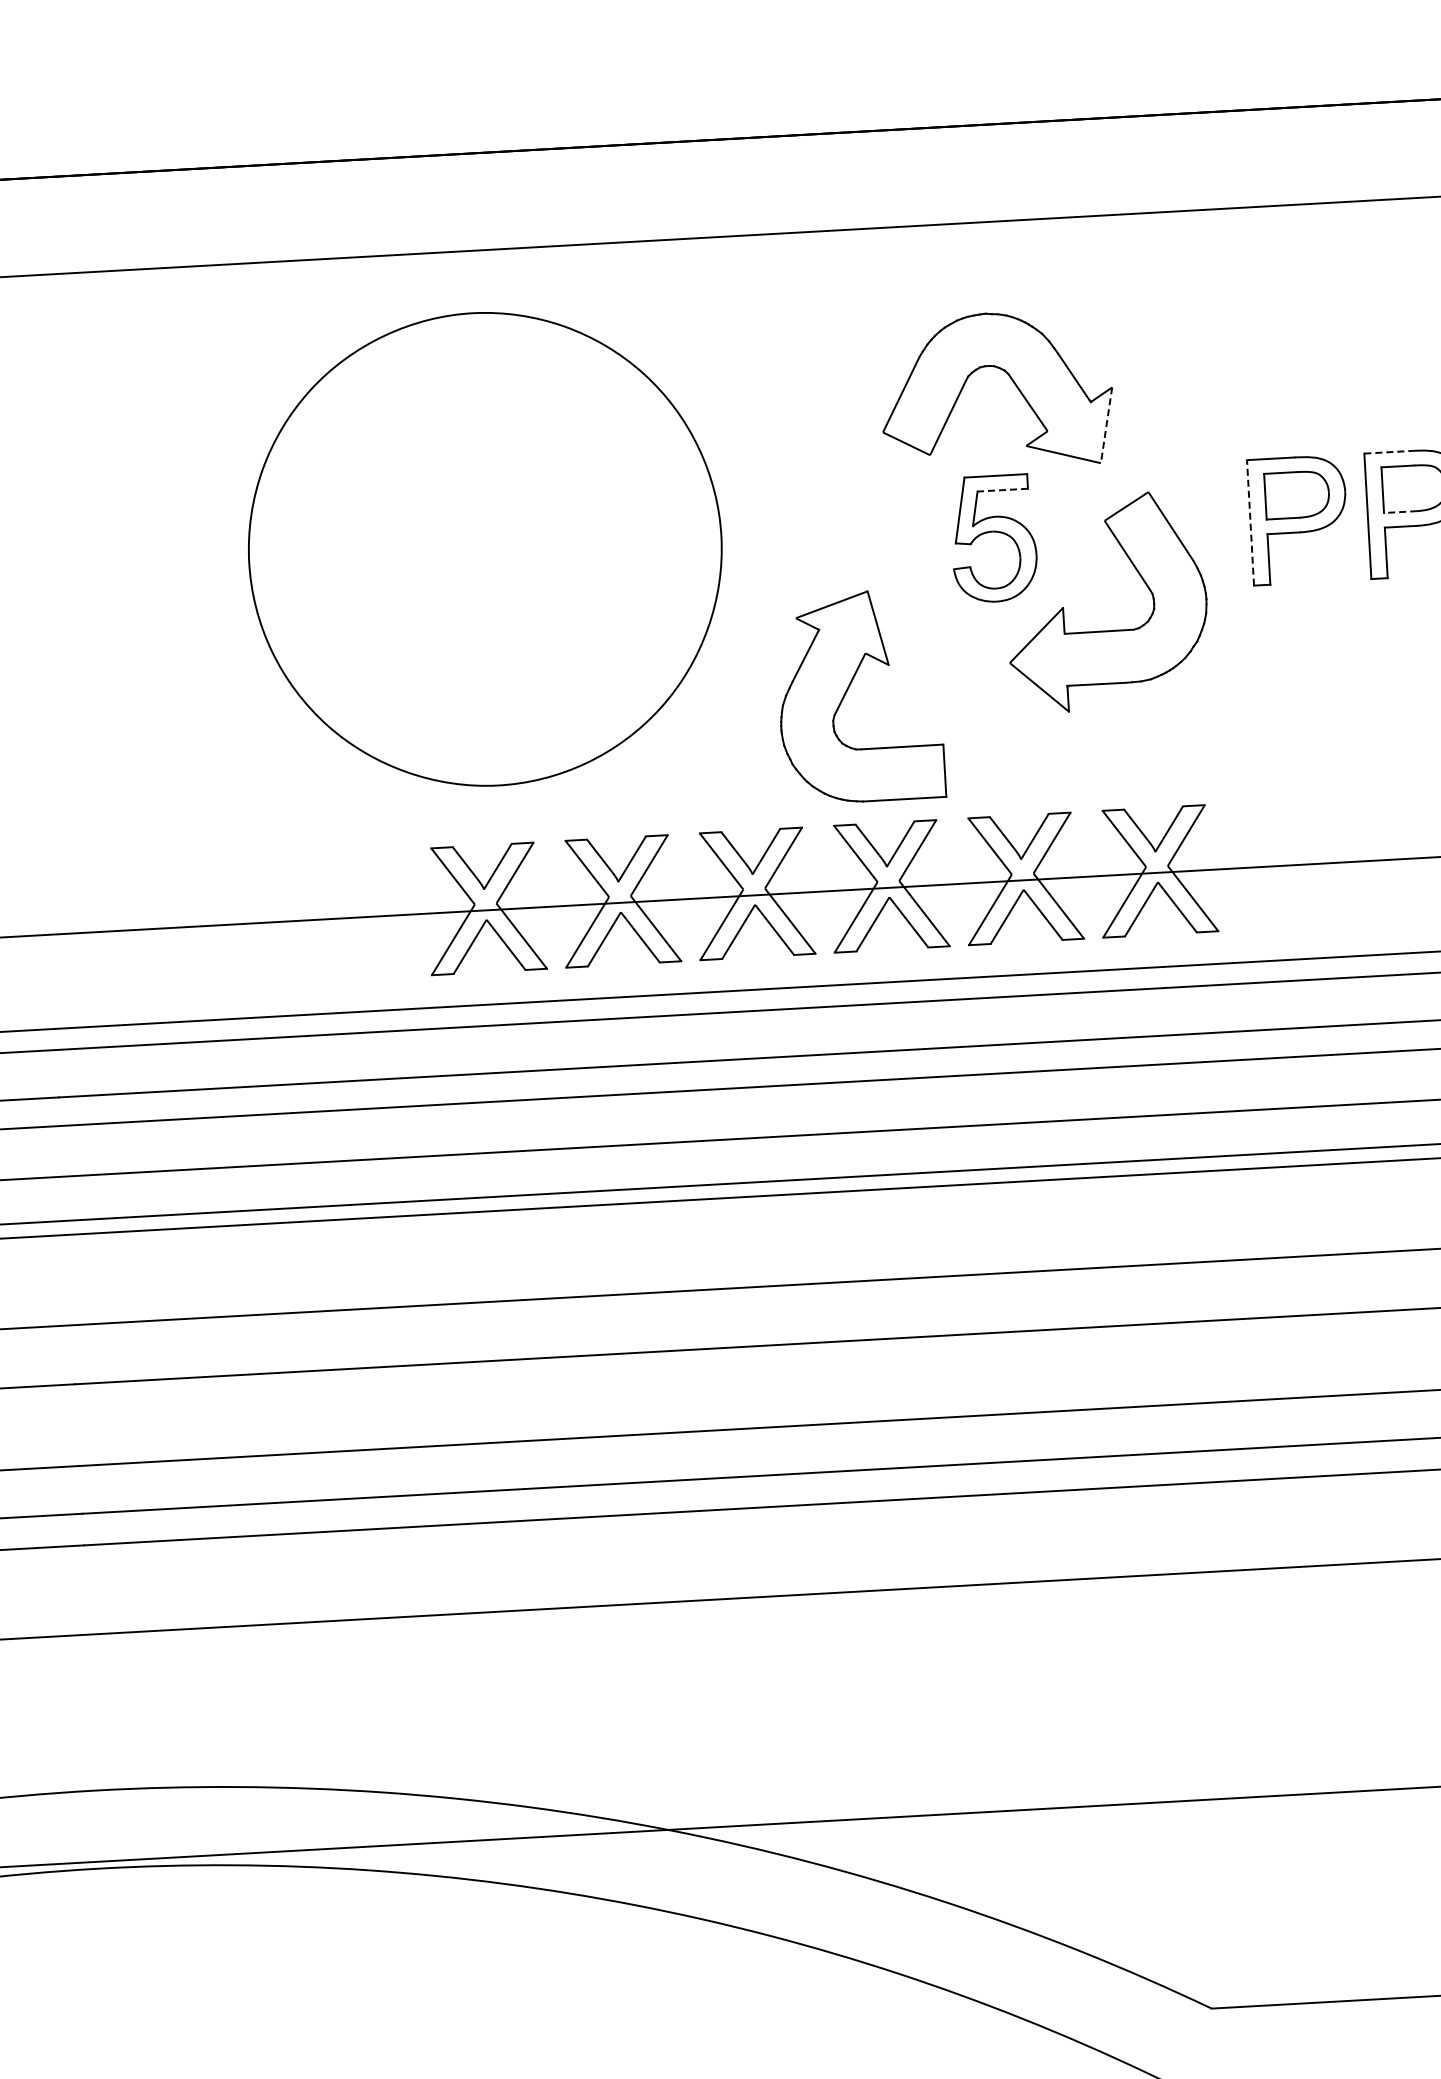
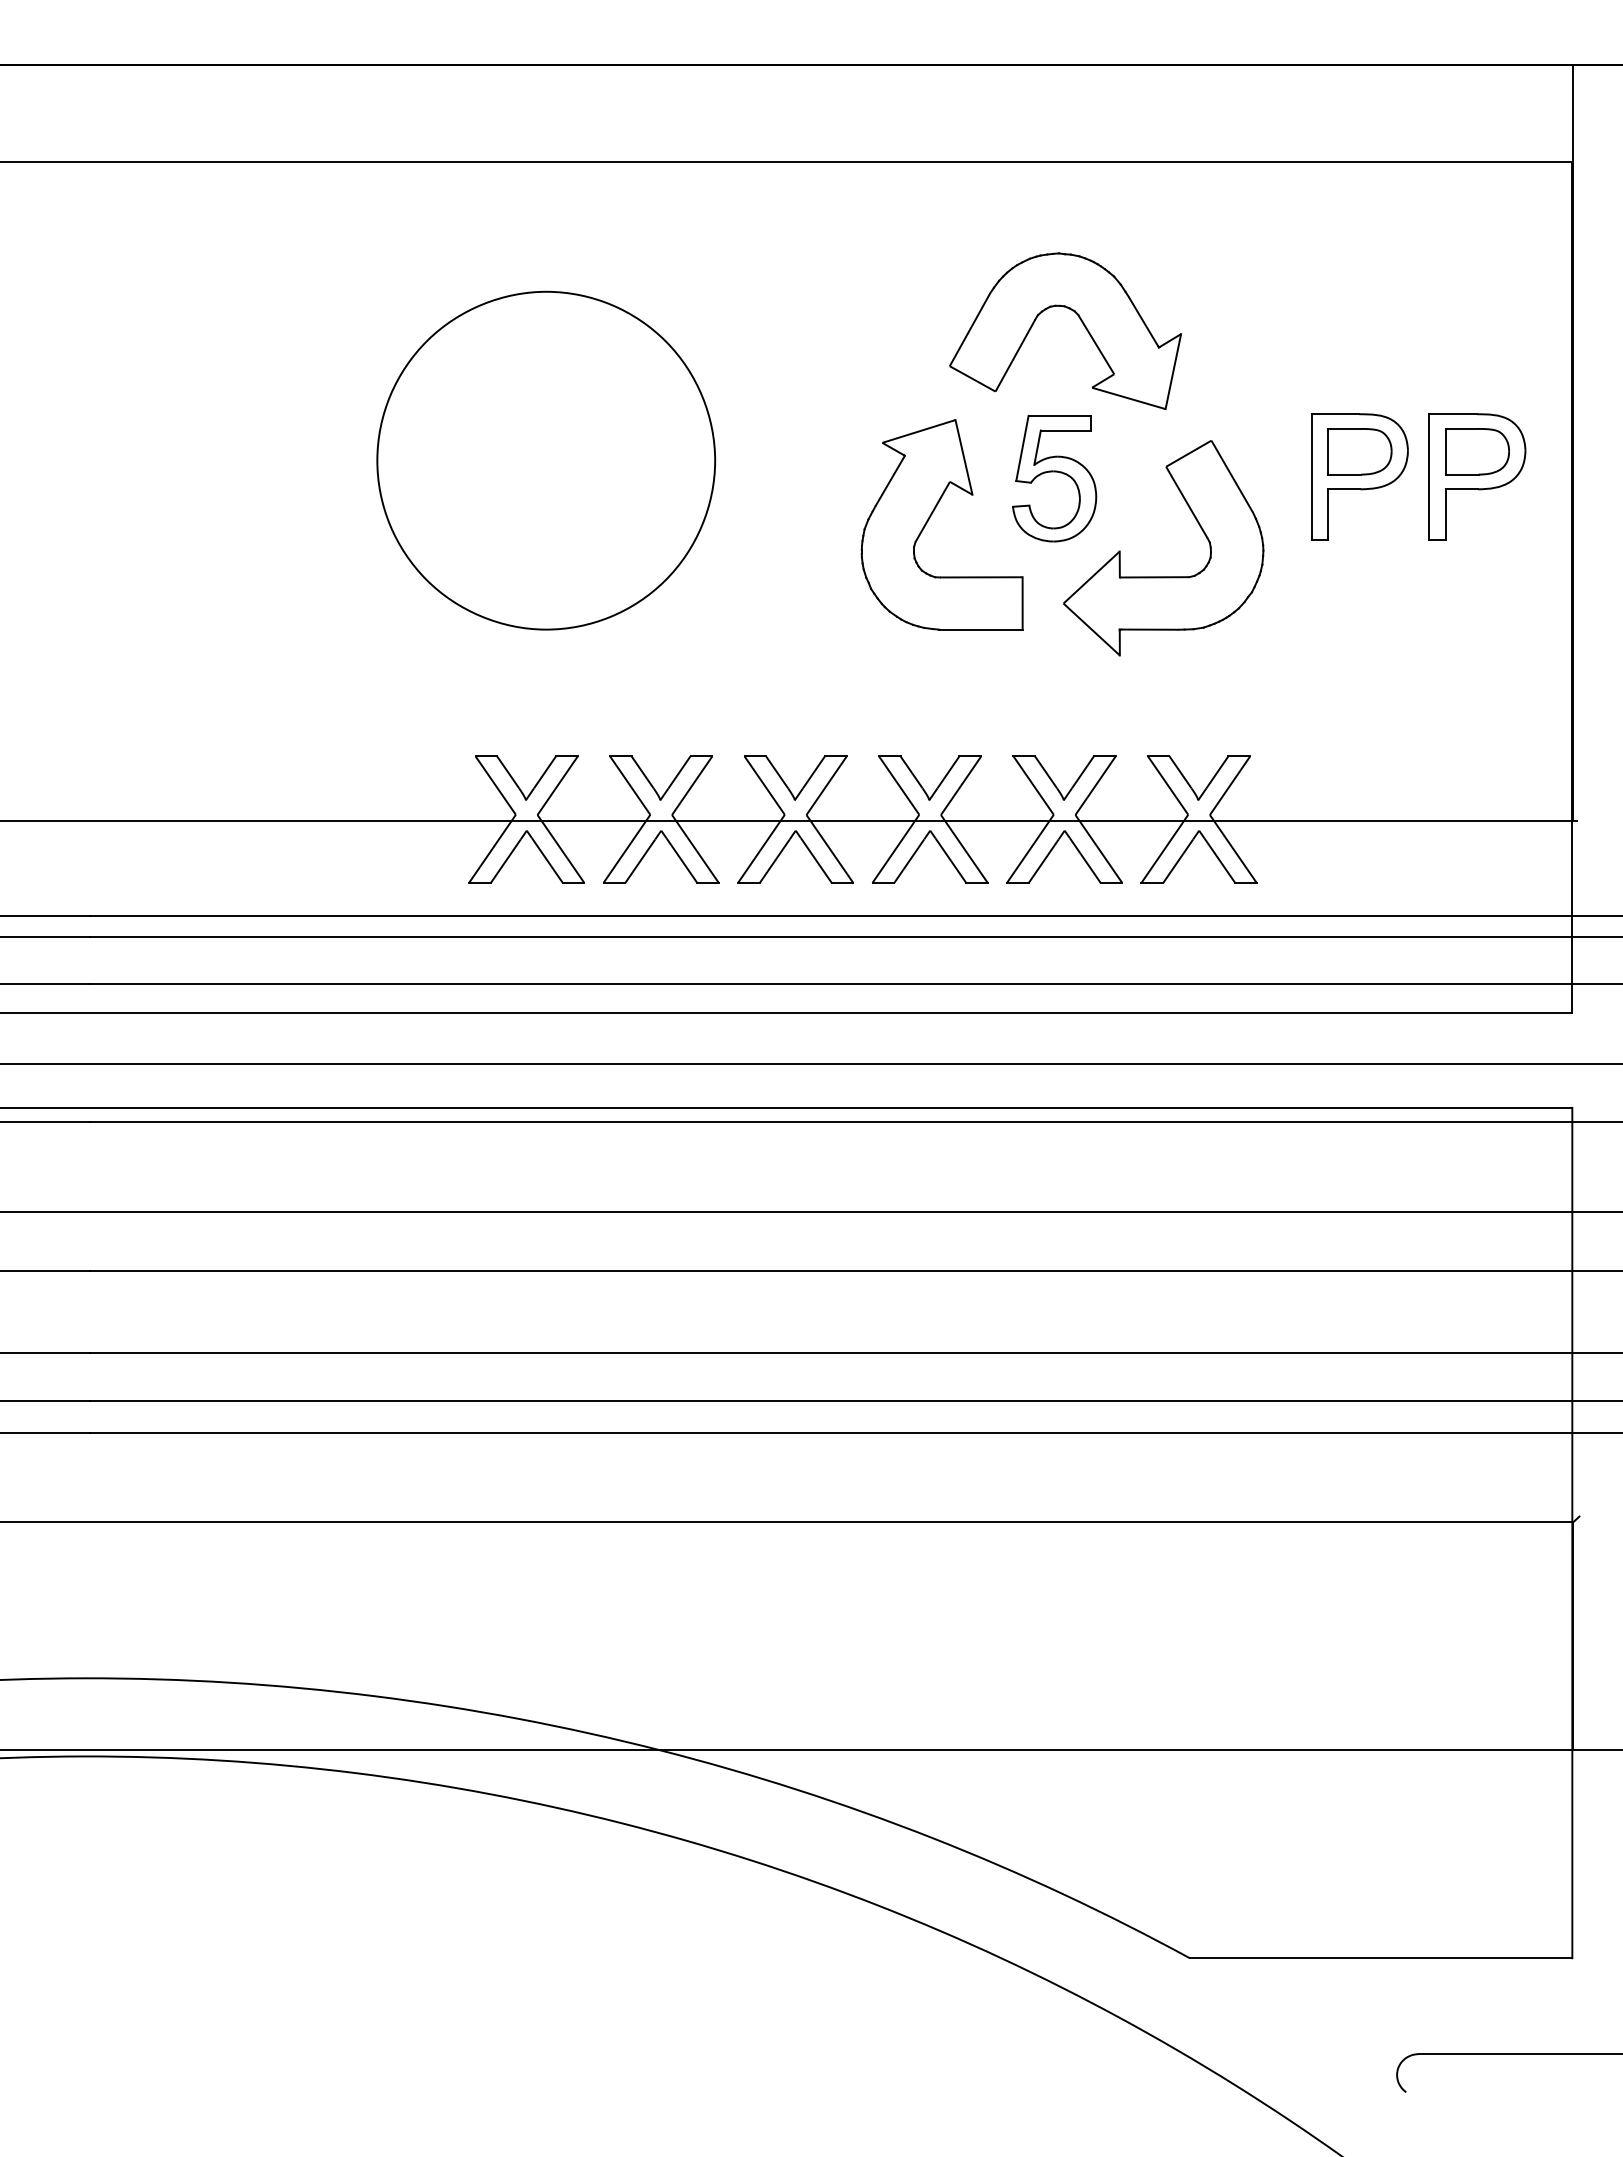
line: (1106, 426) -> (1173, 372), dashed -> solid
line: (1388, 452) -> (1453, 414), dashed -> solid
line: (1002, 490) -> (1065, 430), dashed -> solid
line: (1400, 511) -> (1462, 474), dashed -> solid
line: (1250, 523) -> (1311, 477), dashed -> solid
part: (485, 549) -> (546, 460), size x0.71
part: (848, 691) -> (930, 518), moved

